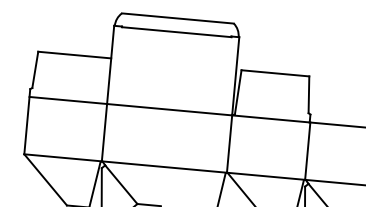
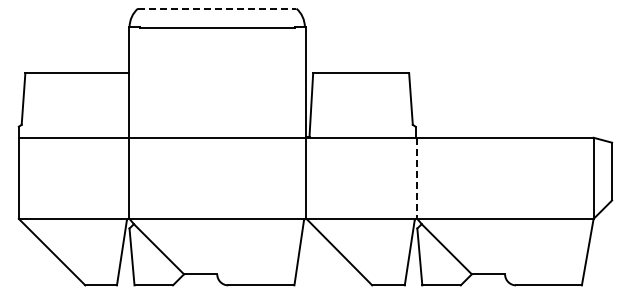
line: (178, 18) -> (217, 8), solid -> dashed
line: (307, 151) -> (416, 178), solid -> dashed

